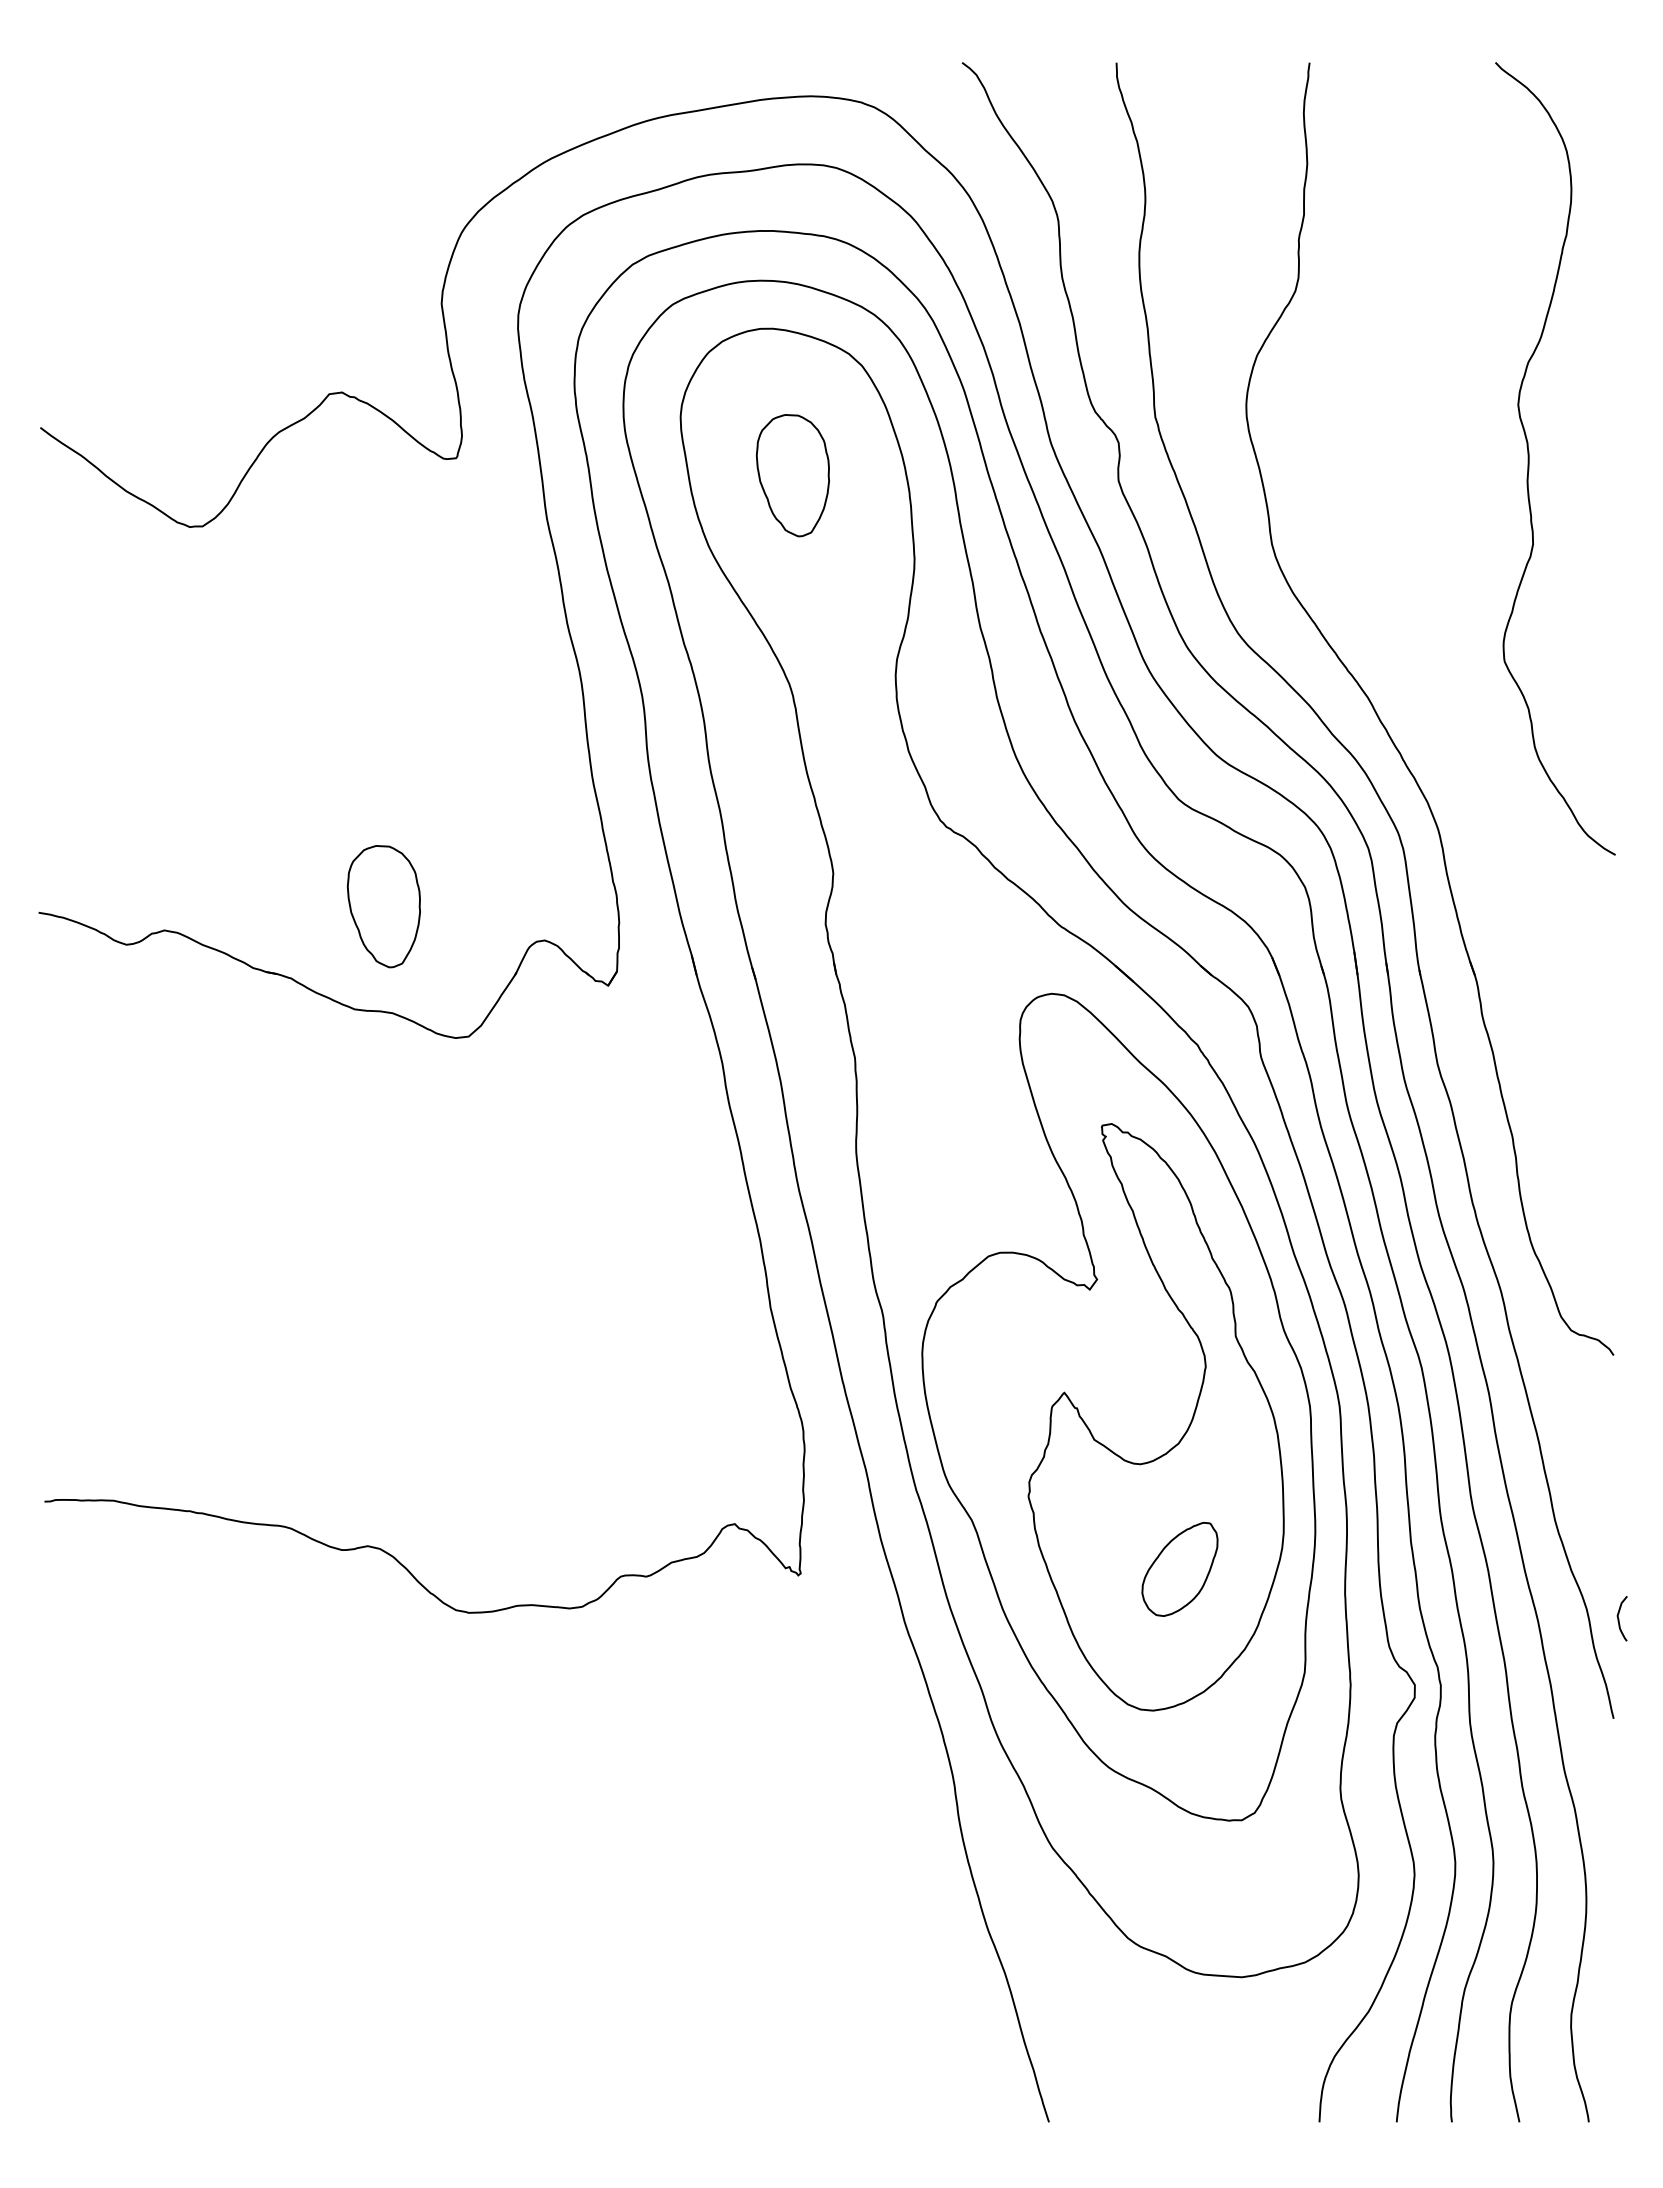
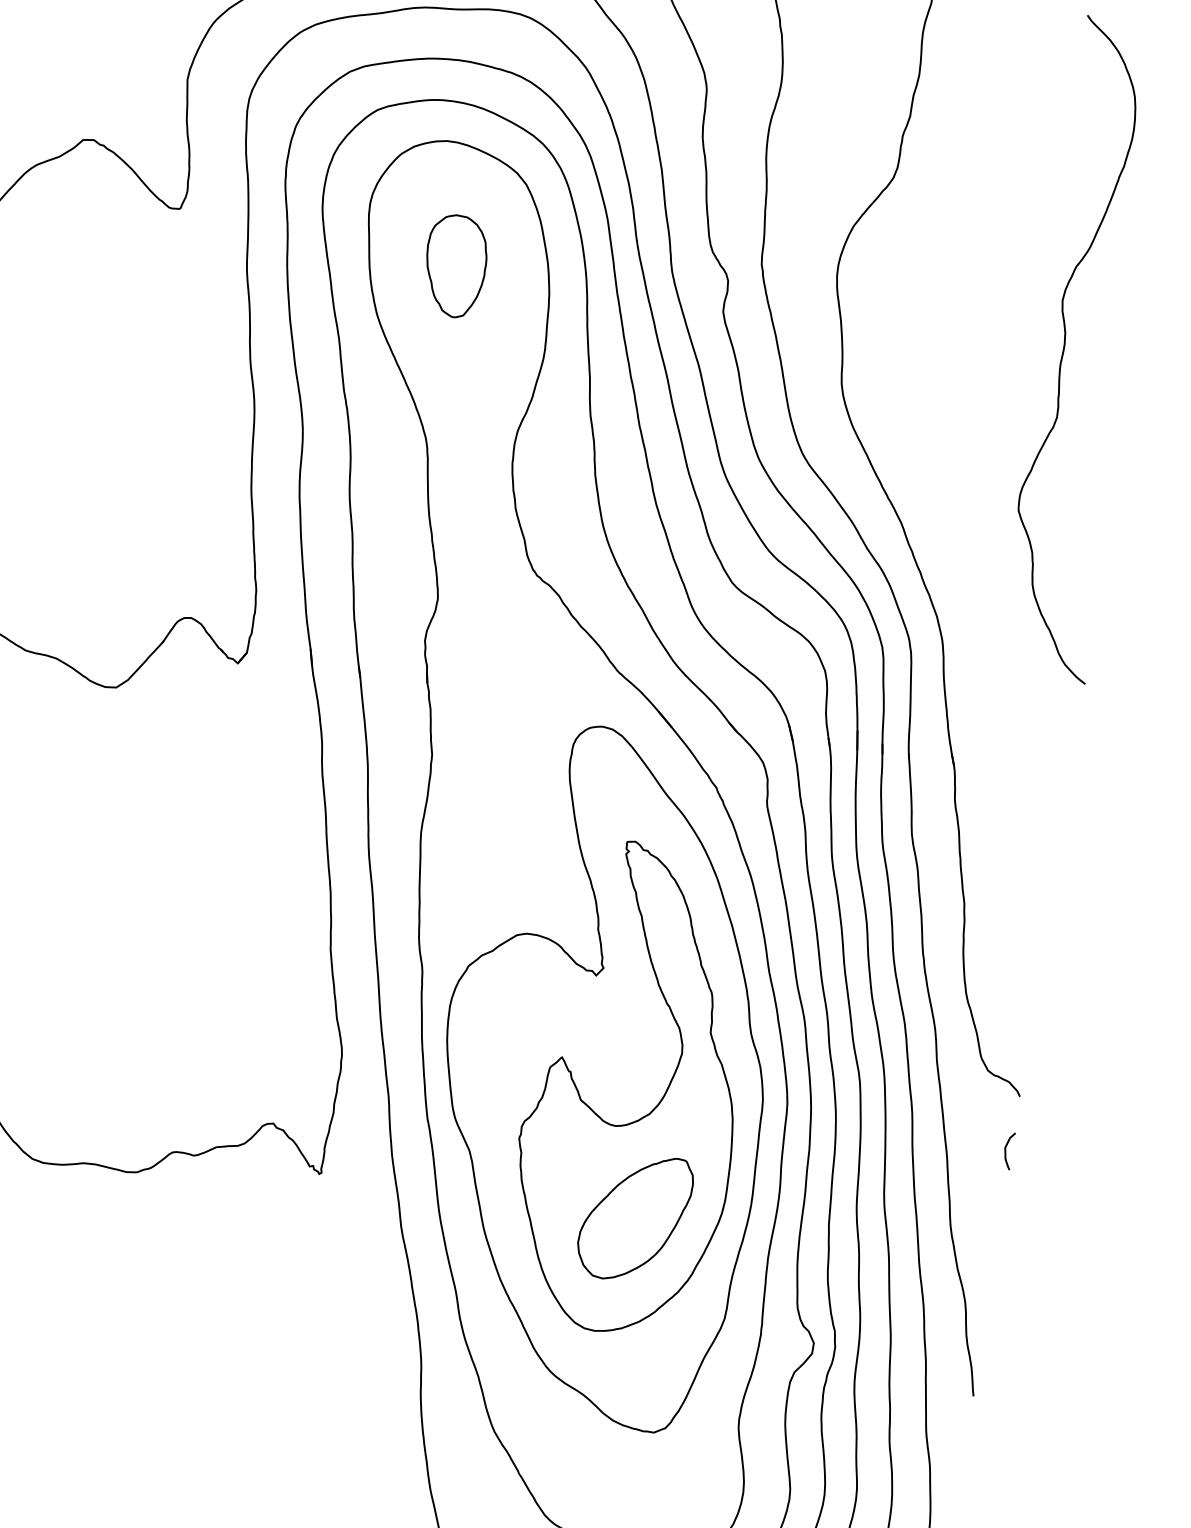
part: (383, 906) -> (62, 569), removed
part: (1179, 1569) -> (634, 1217), size x1.67
curve: (1619, 1618) -> (1006, 1150), moved

